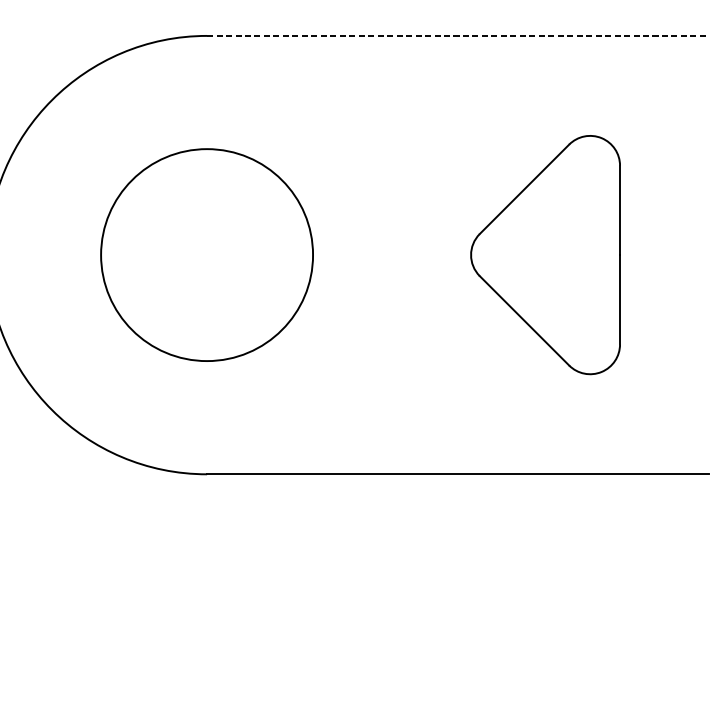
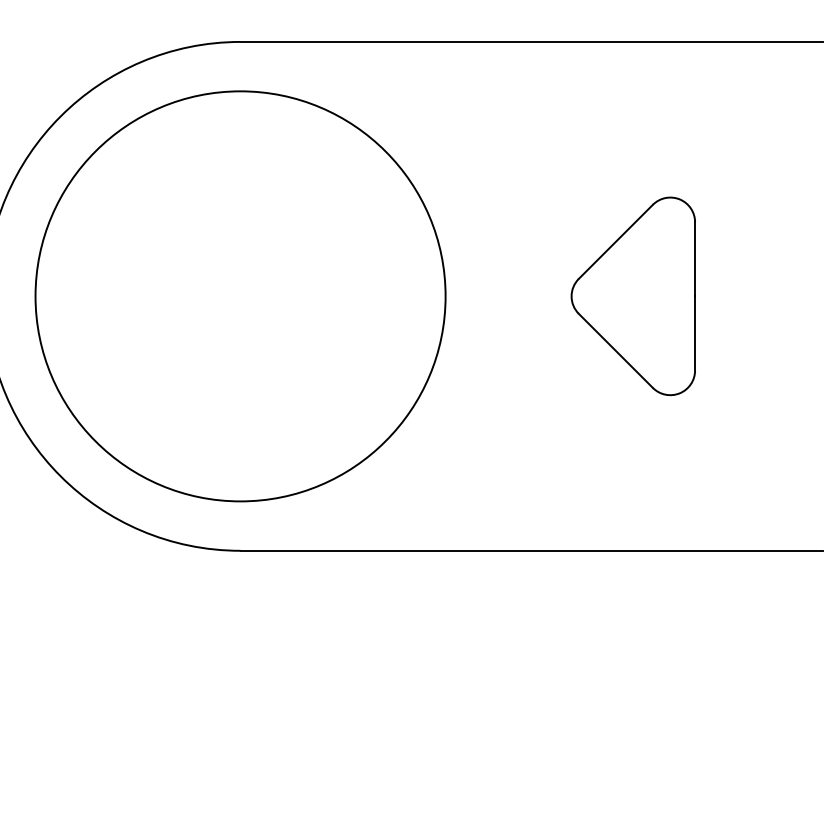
line: (458, 35) -> (532, 41), dashed -> solid
circle: (207, 255) -> (240, 296), size x1.67
part: (544, 255) -> (632, 296), size x0.71

